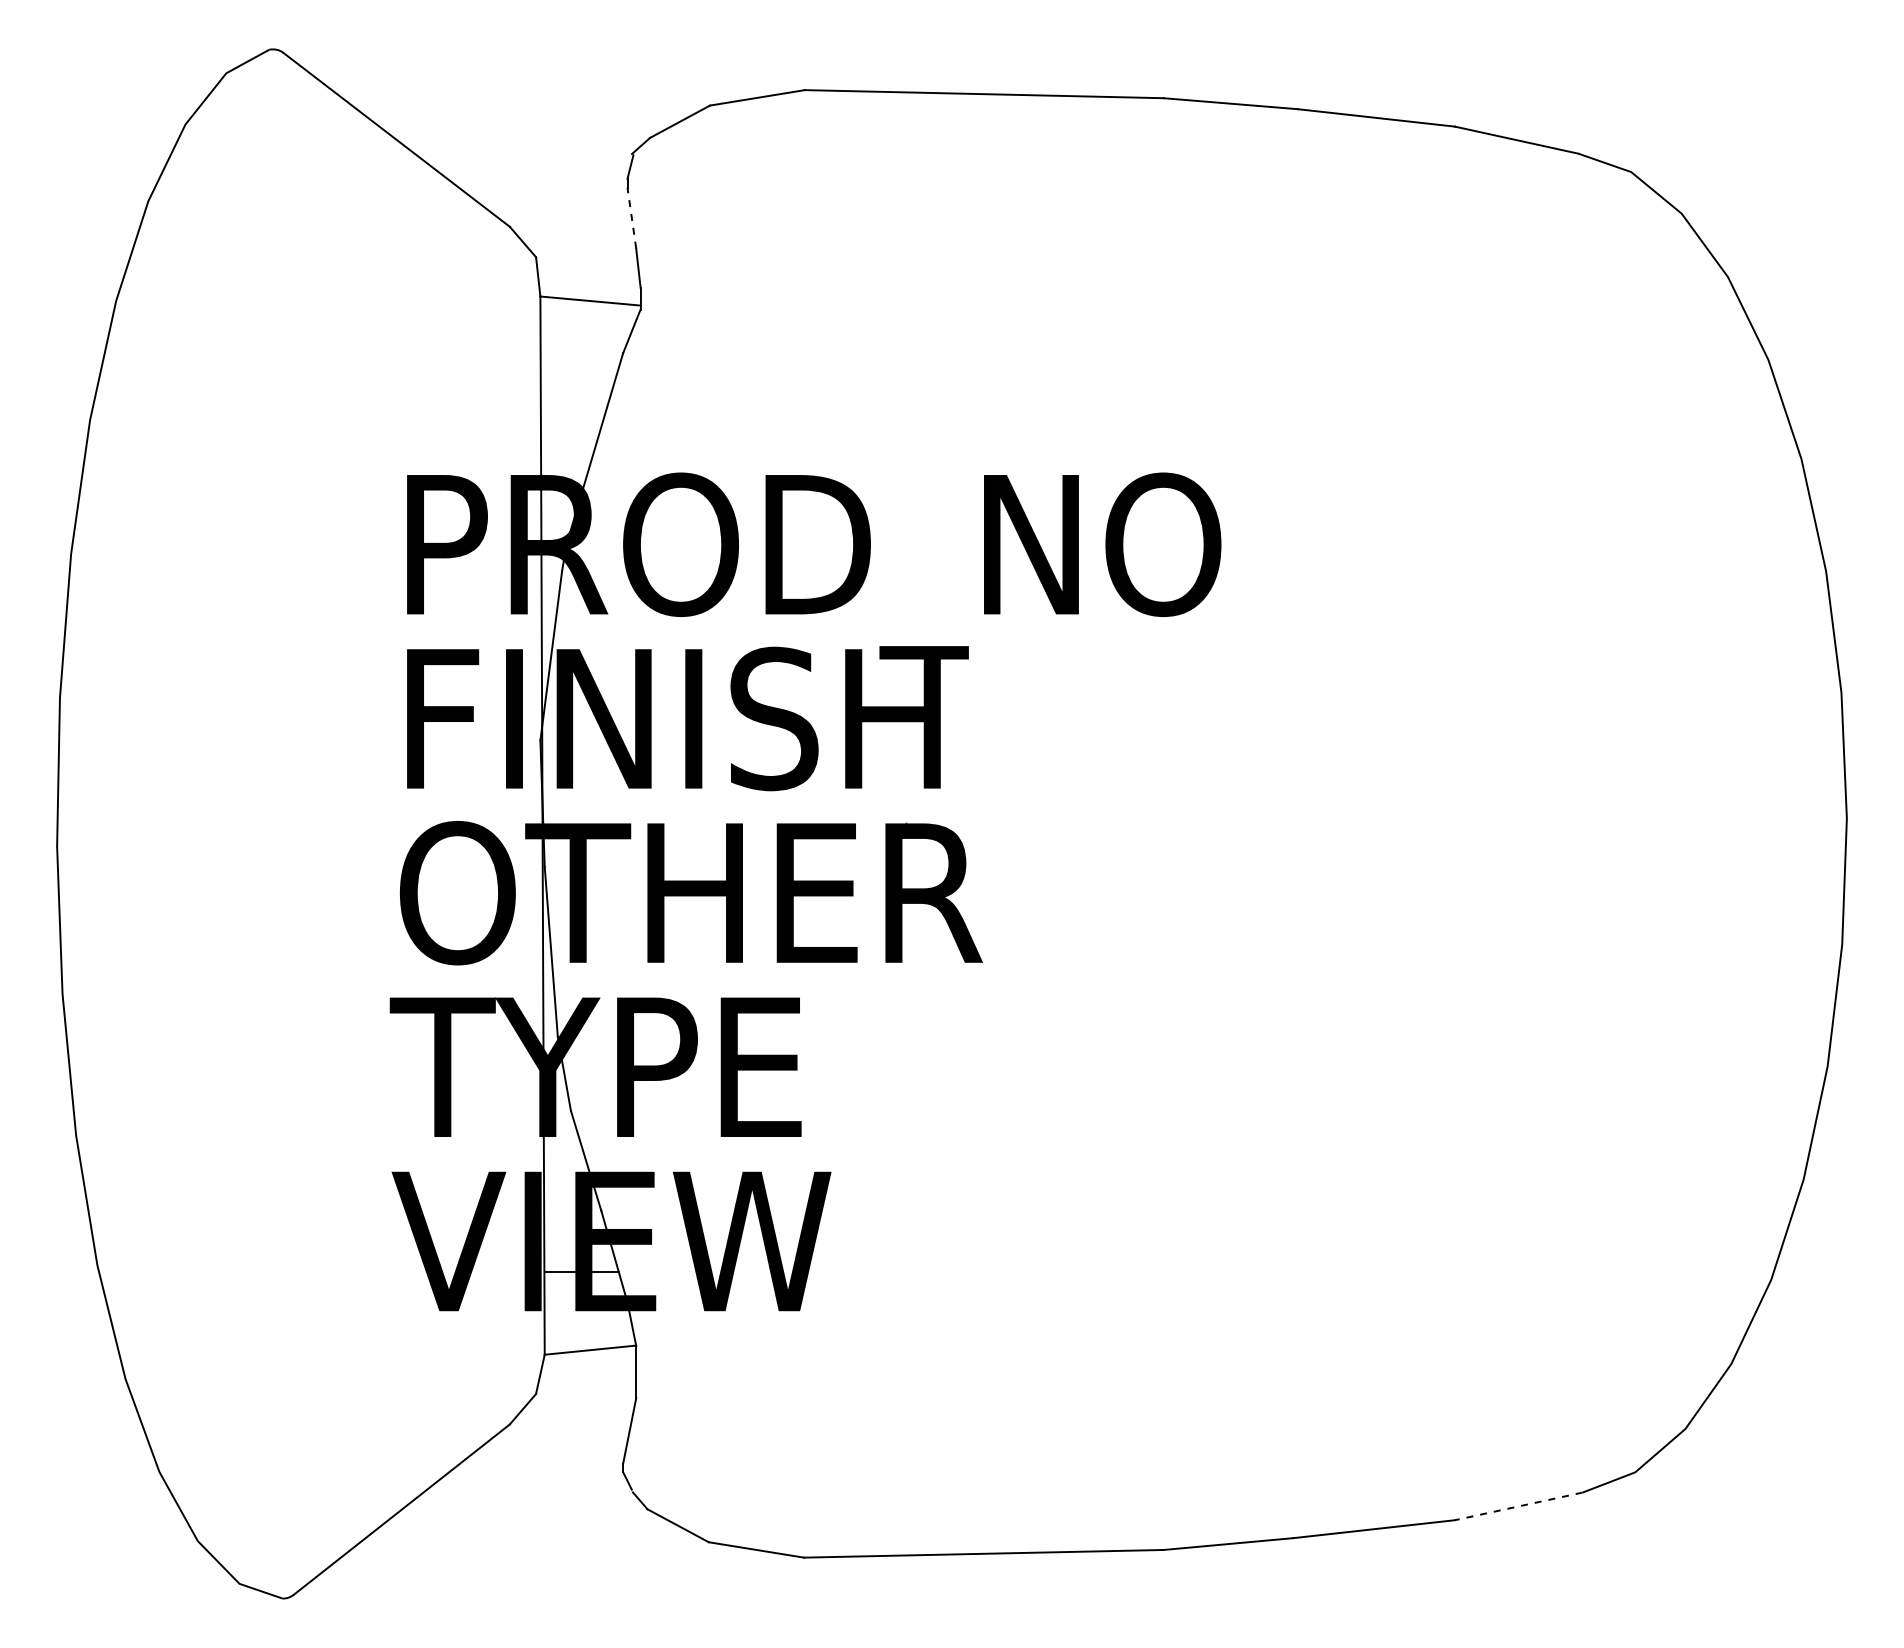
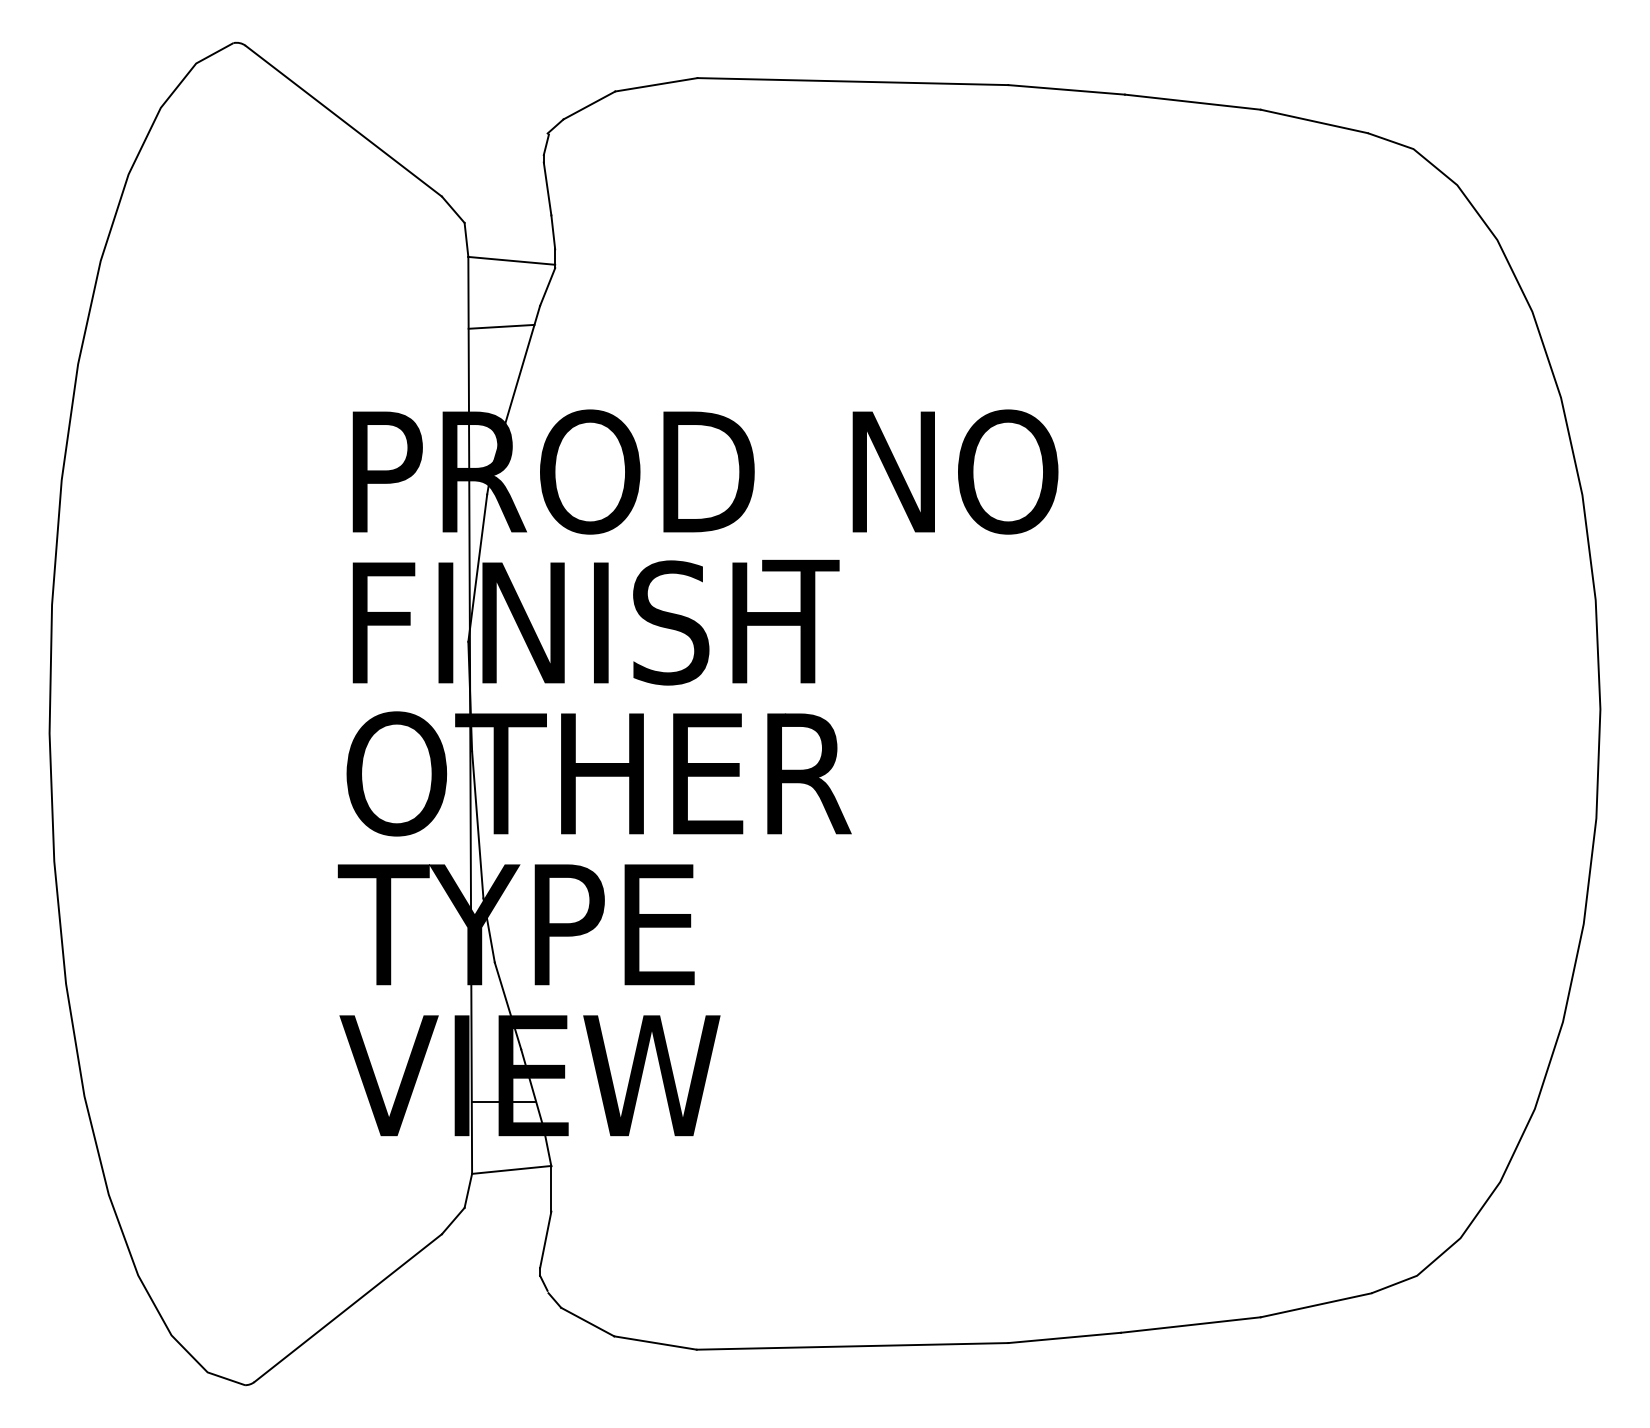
line: (631, 218) -> (547, 189), dashed -> solid
line: (578, 376) -> (501, 326), added
line: (1518, 1506) -> (1315, 1305), dashed -> solid

